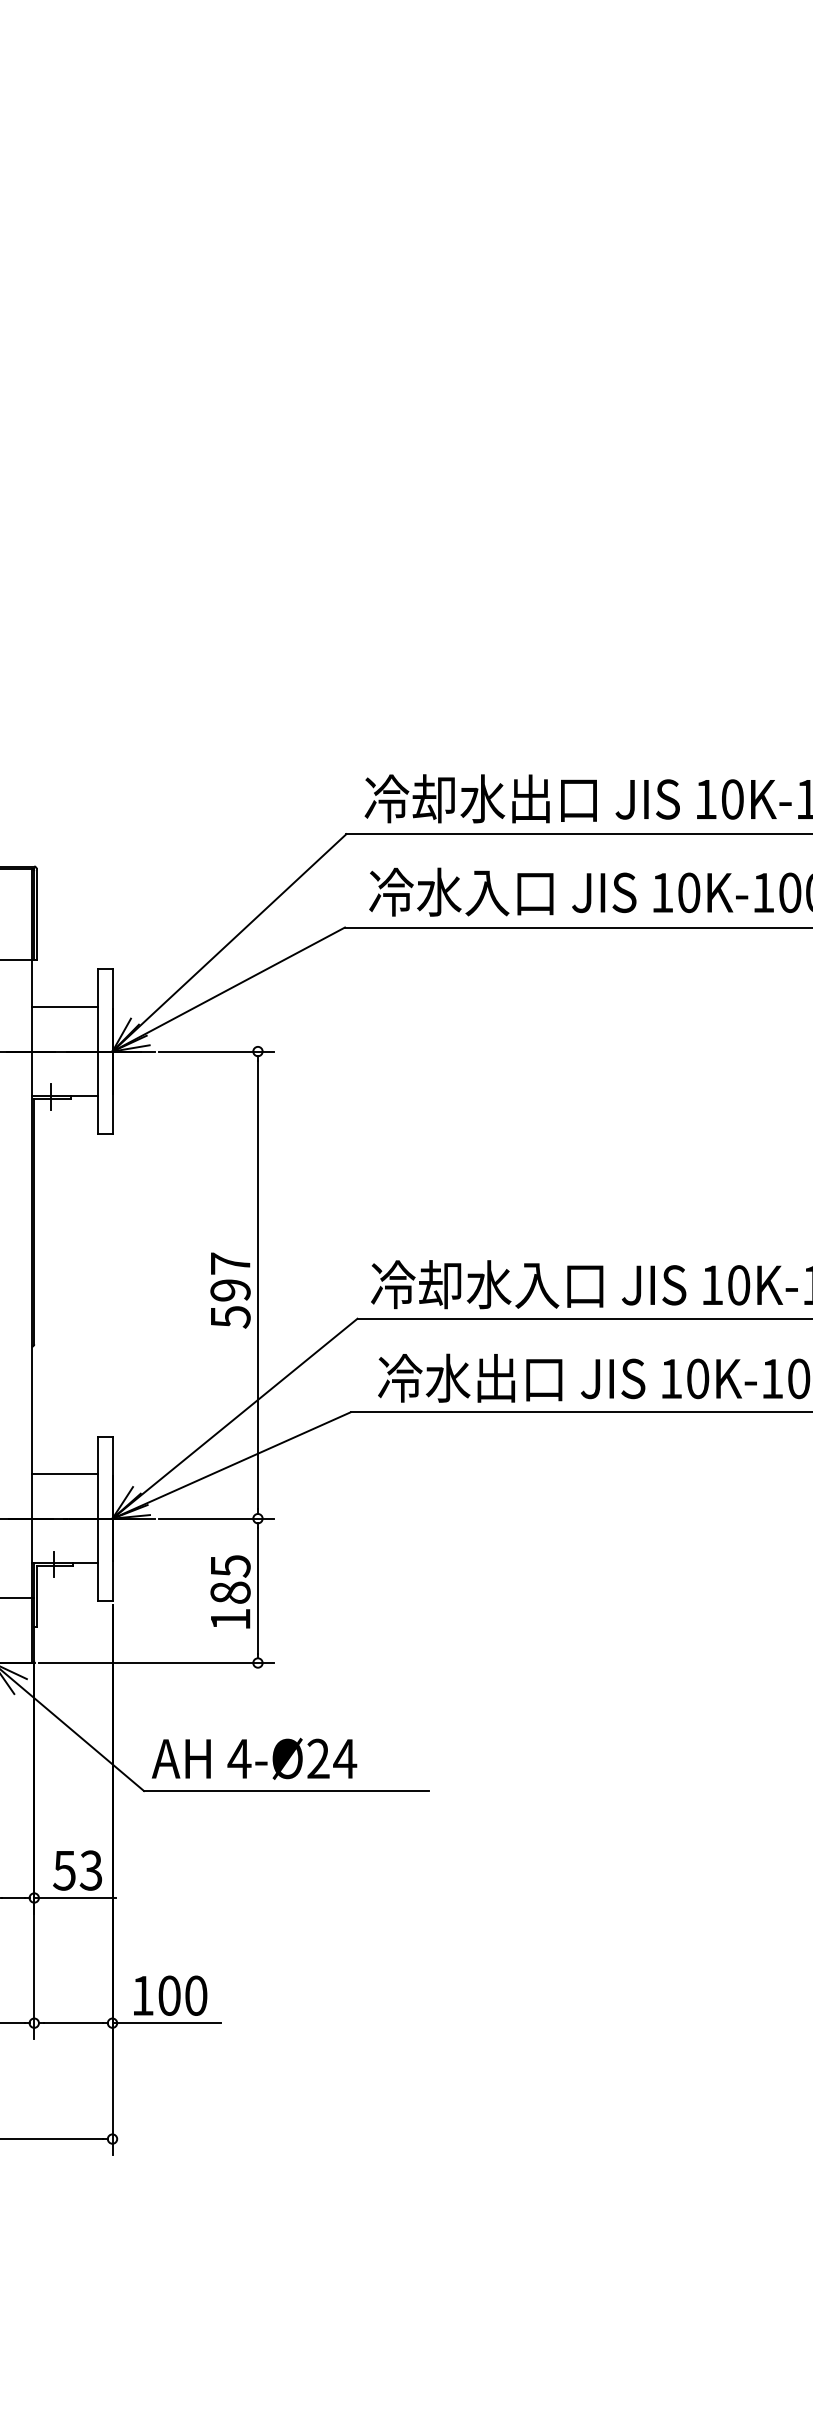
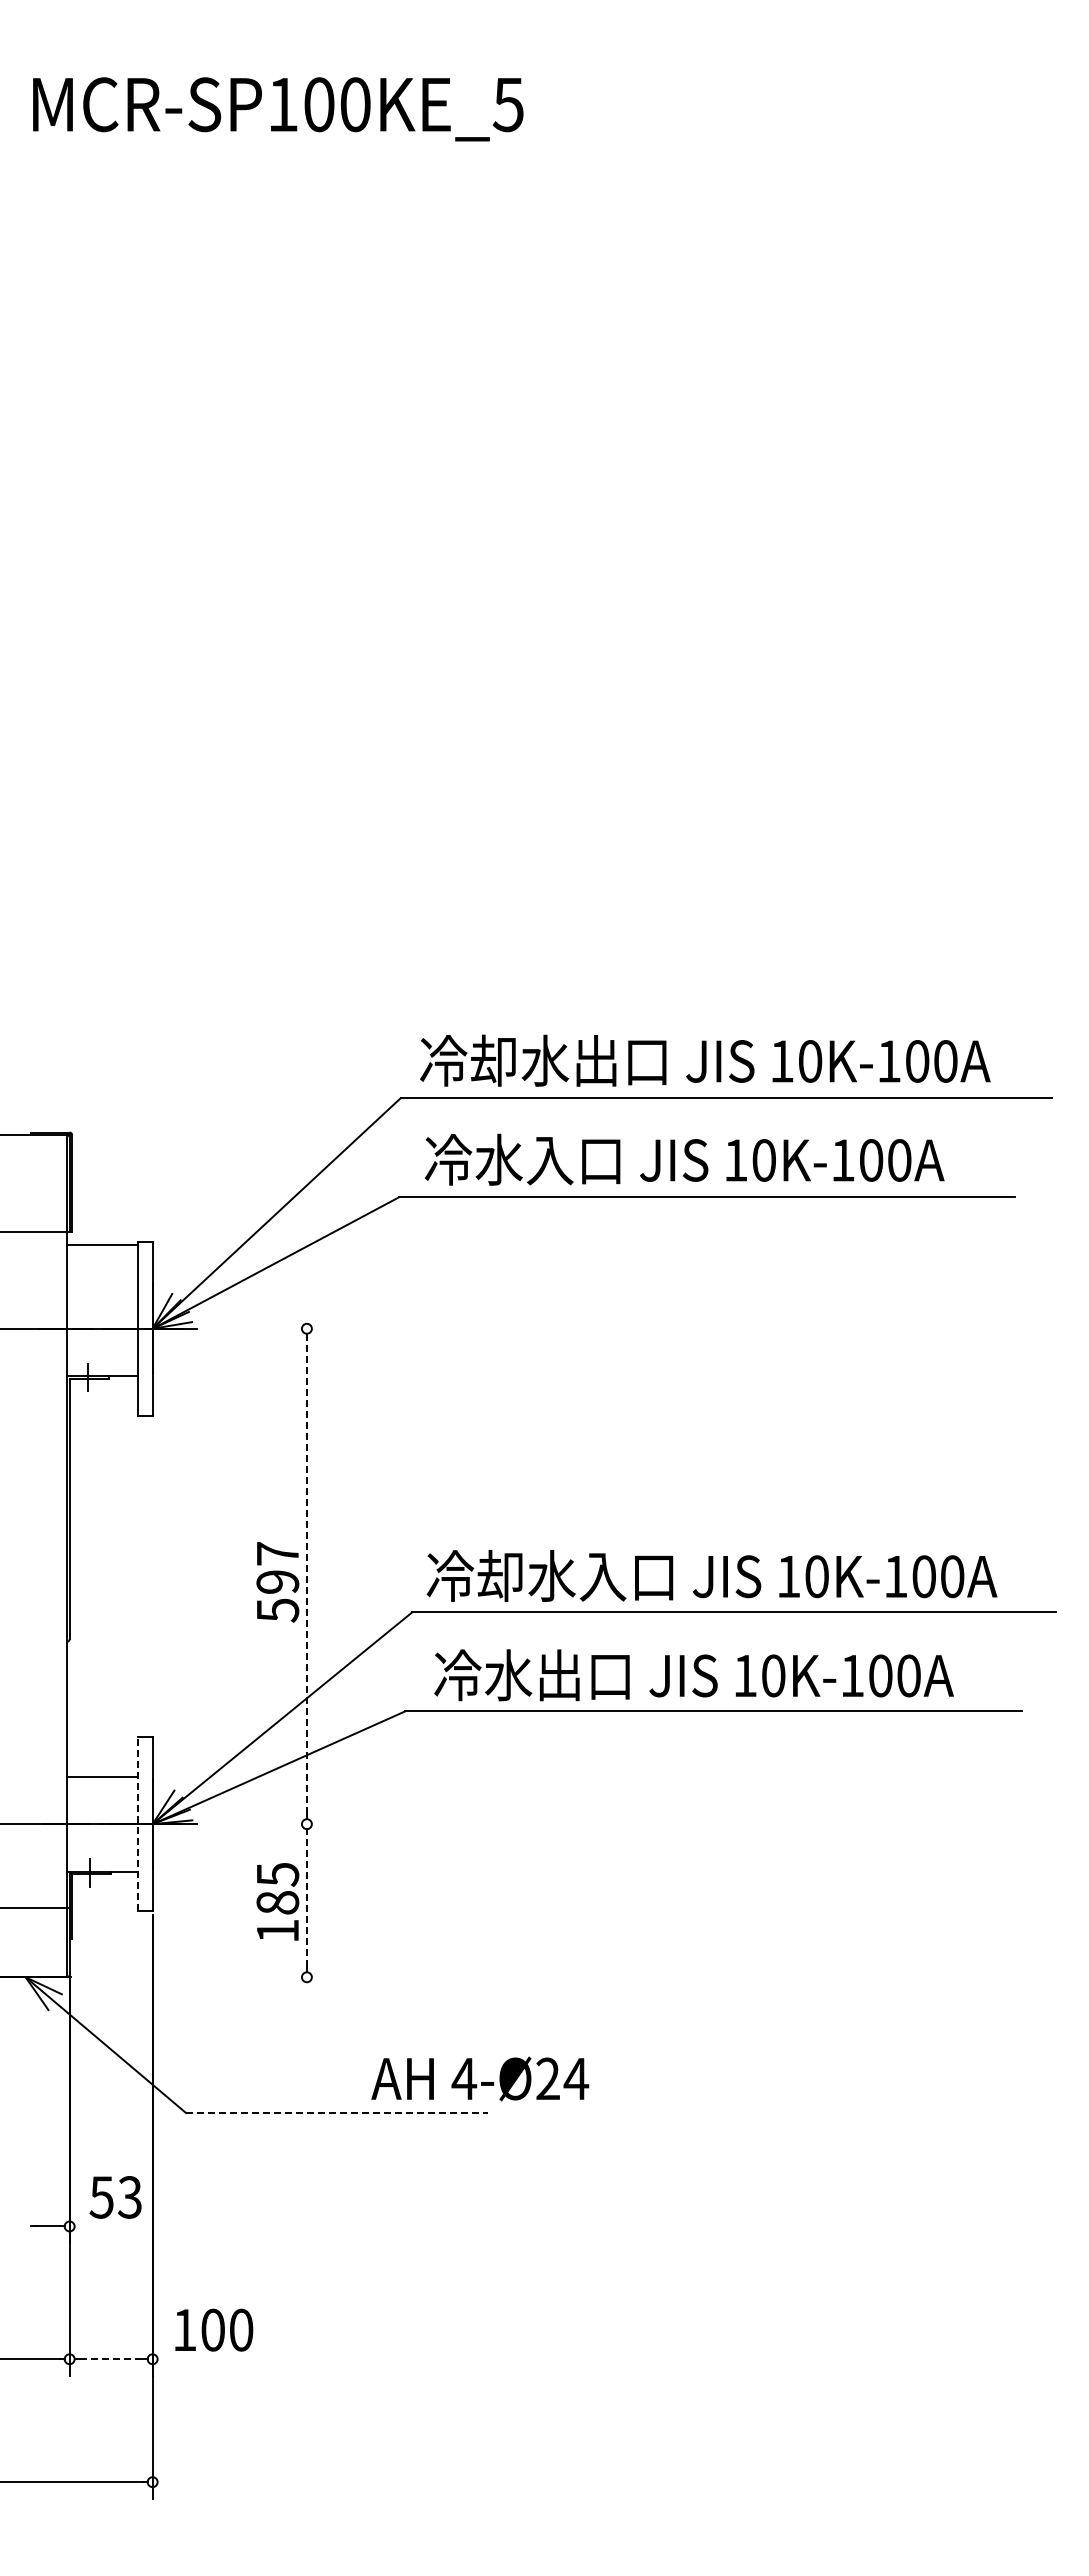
line: (65, 1006) -> (102, 1245), moved
line: (216, 1051) -> (262, 1328), removed
line: (257, 1285) -> (306, 1576), solid -> dashed
line: (98, 1518) -> (137, 1823), solid -> dashed
line: (216, 1518) -> (262, 1824), removed
line: (257, 1590) -> (306, 1900), solid -> dashed
line: (155, 1663) -> (198, 1977), removed
text: (254, 1758) -> (480, 2078), moved
line: (286, 1791) -> (337, 2113), solid -> dashed
line: (74, 1898) -> (112, 2226), removed
line: (73, 2023) -> (111, 2359), solid -> dashed
line: (167, 2023) -> (210, 2359), removed

